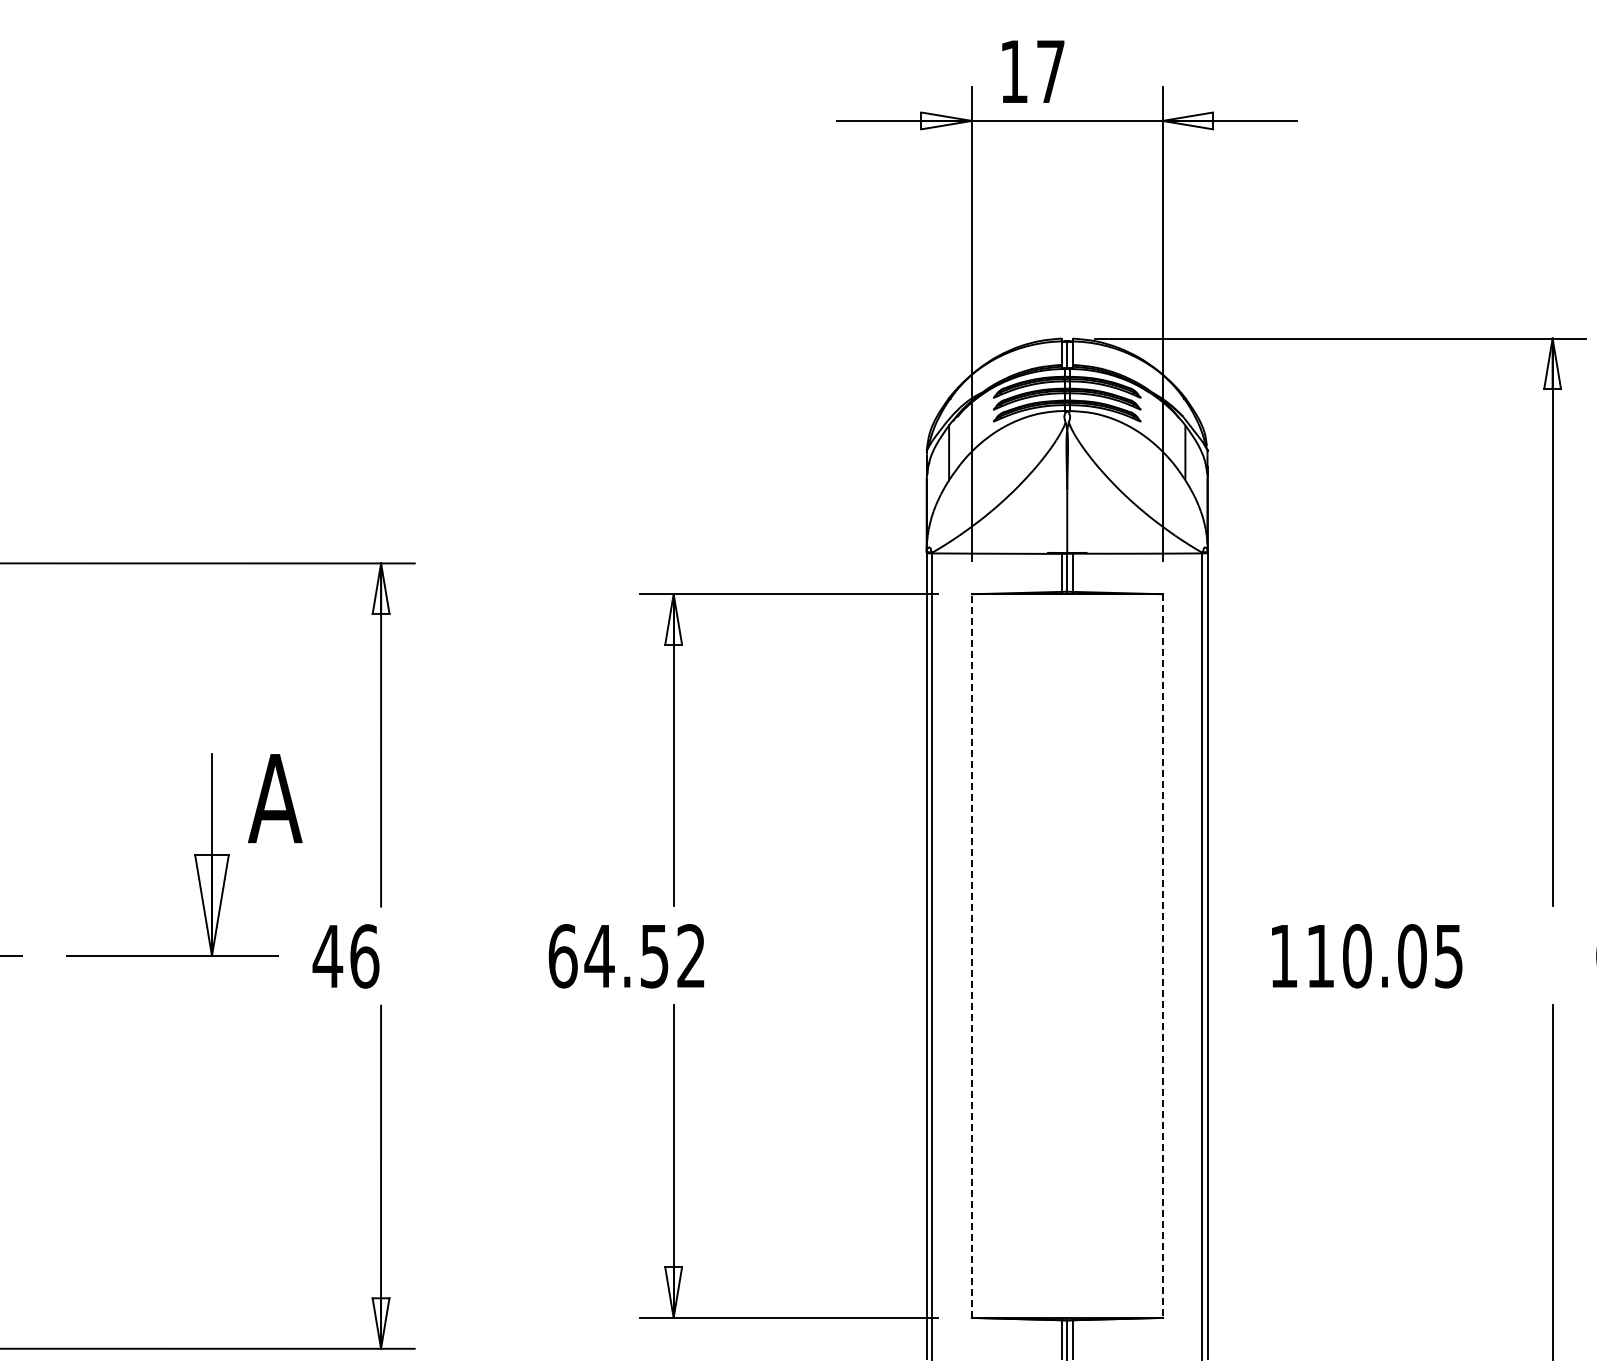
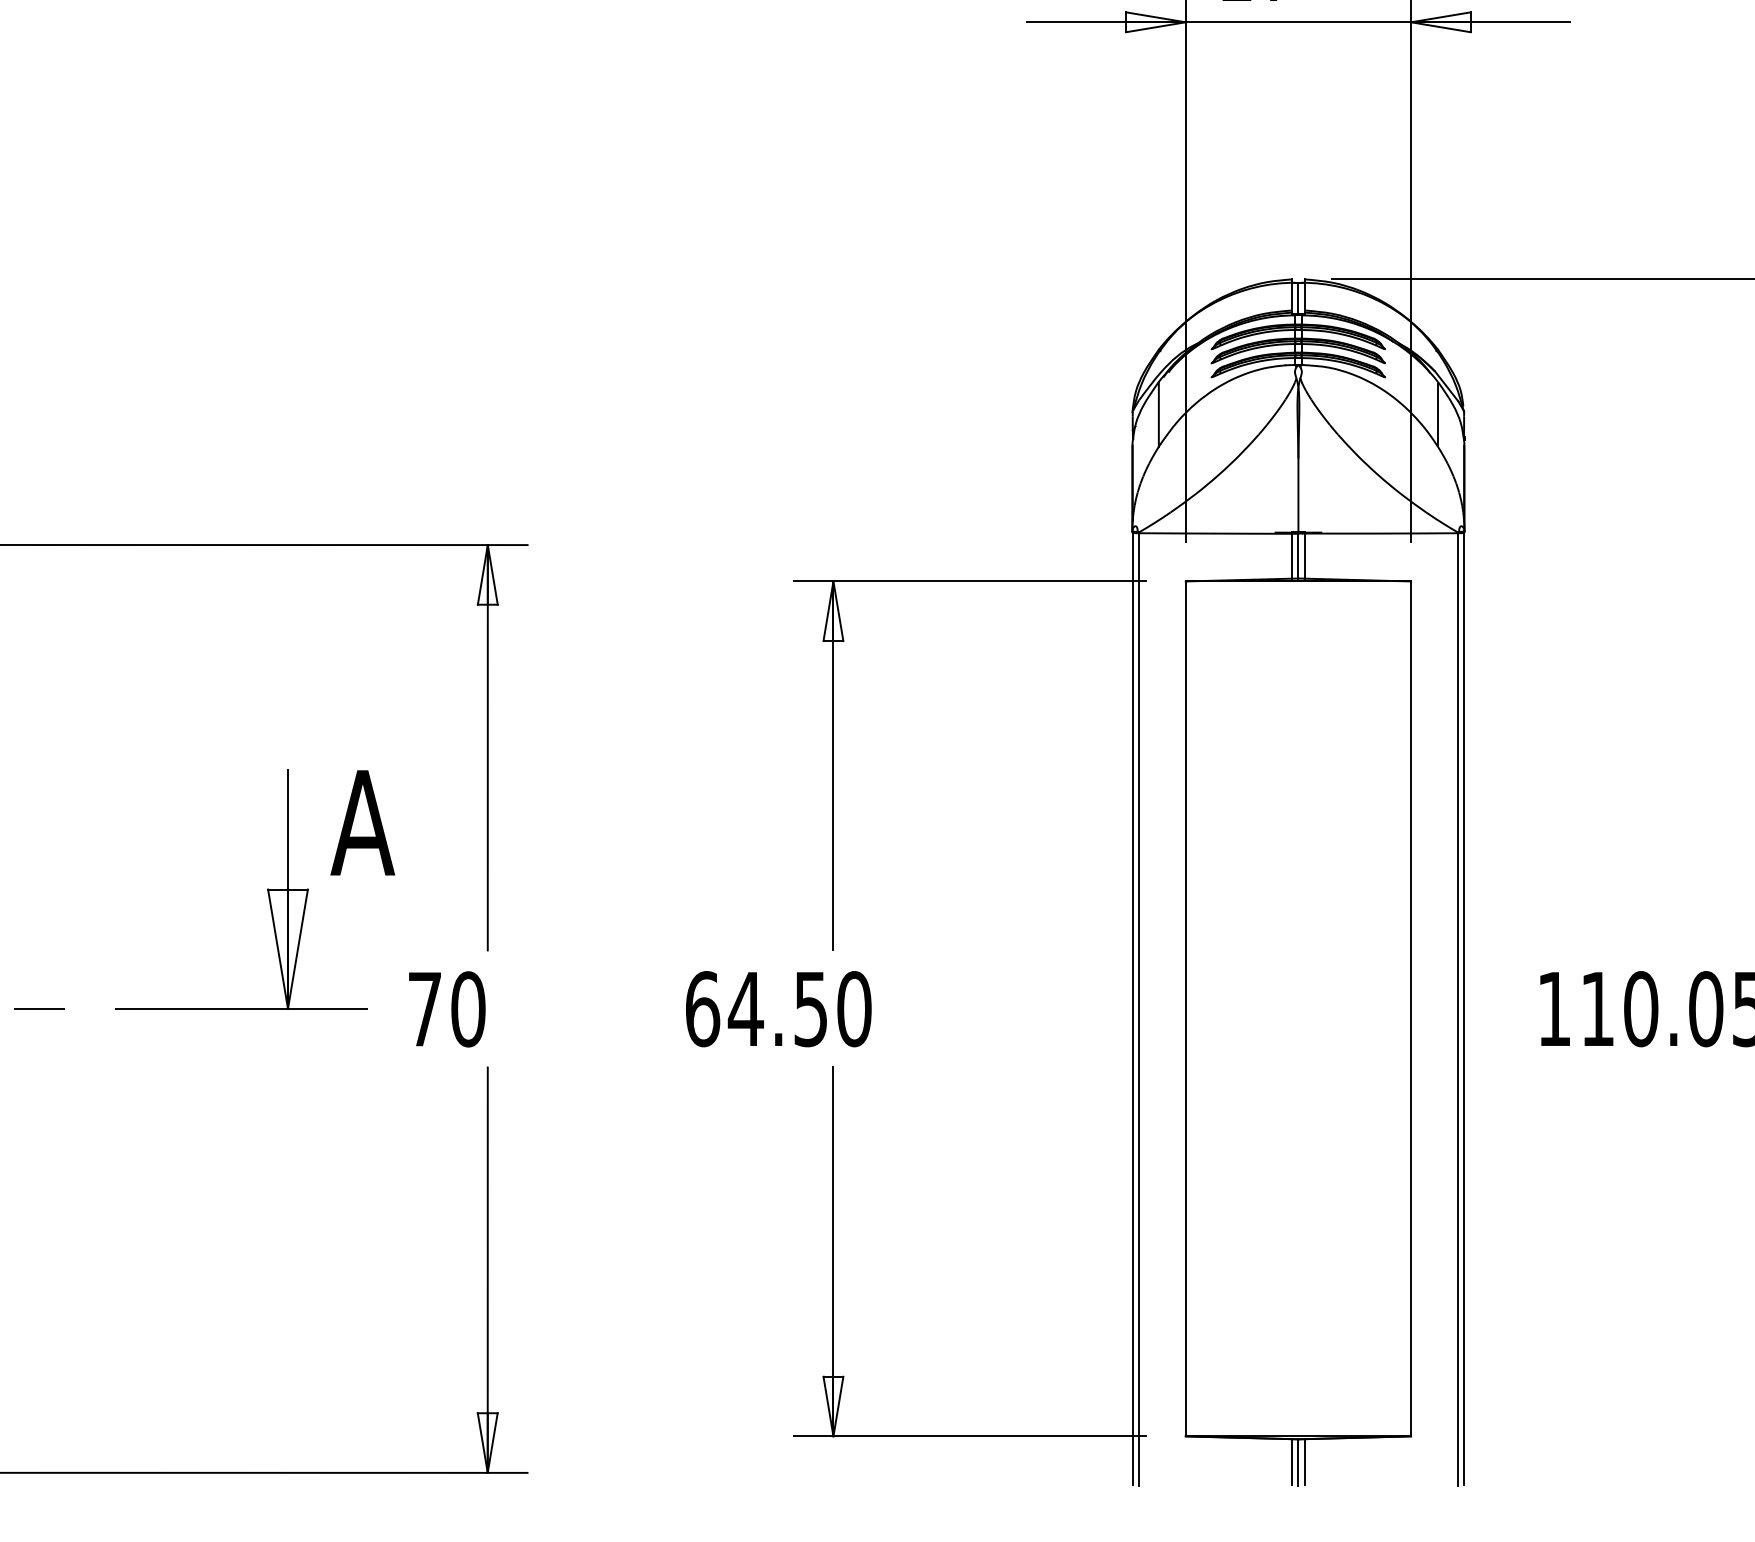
text: (345, 956) -> (445, 1009), 46 -> 70
text: (691, 956) -> (854, 1009), 64.52 -> 64.50
line: (971, 956) -> (1185, 1009), dashed -> solid
line: (1162, 956) -> (1410, 1009), dashed -> solid

